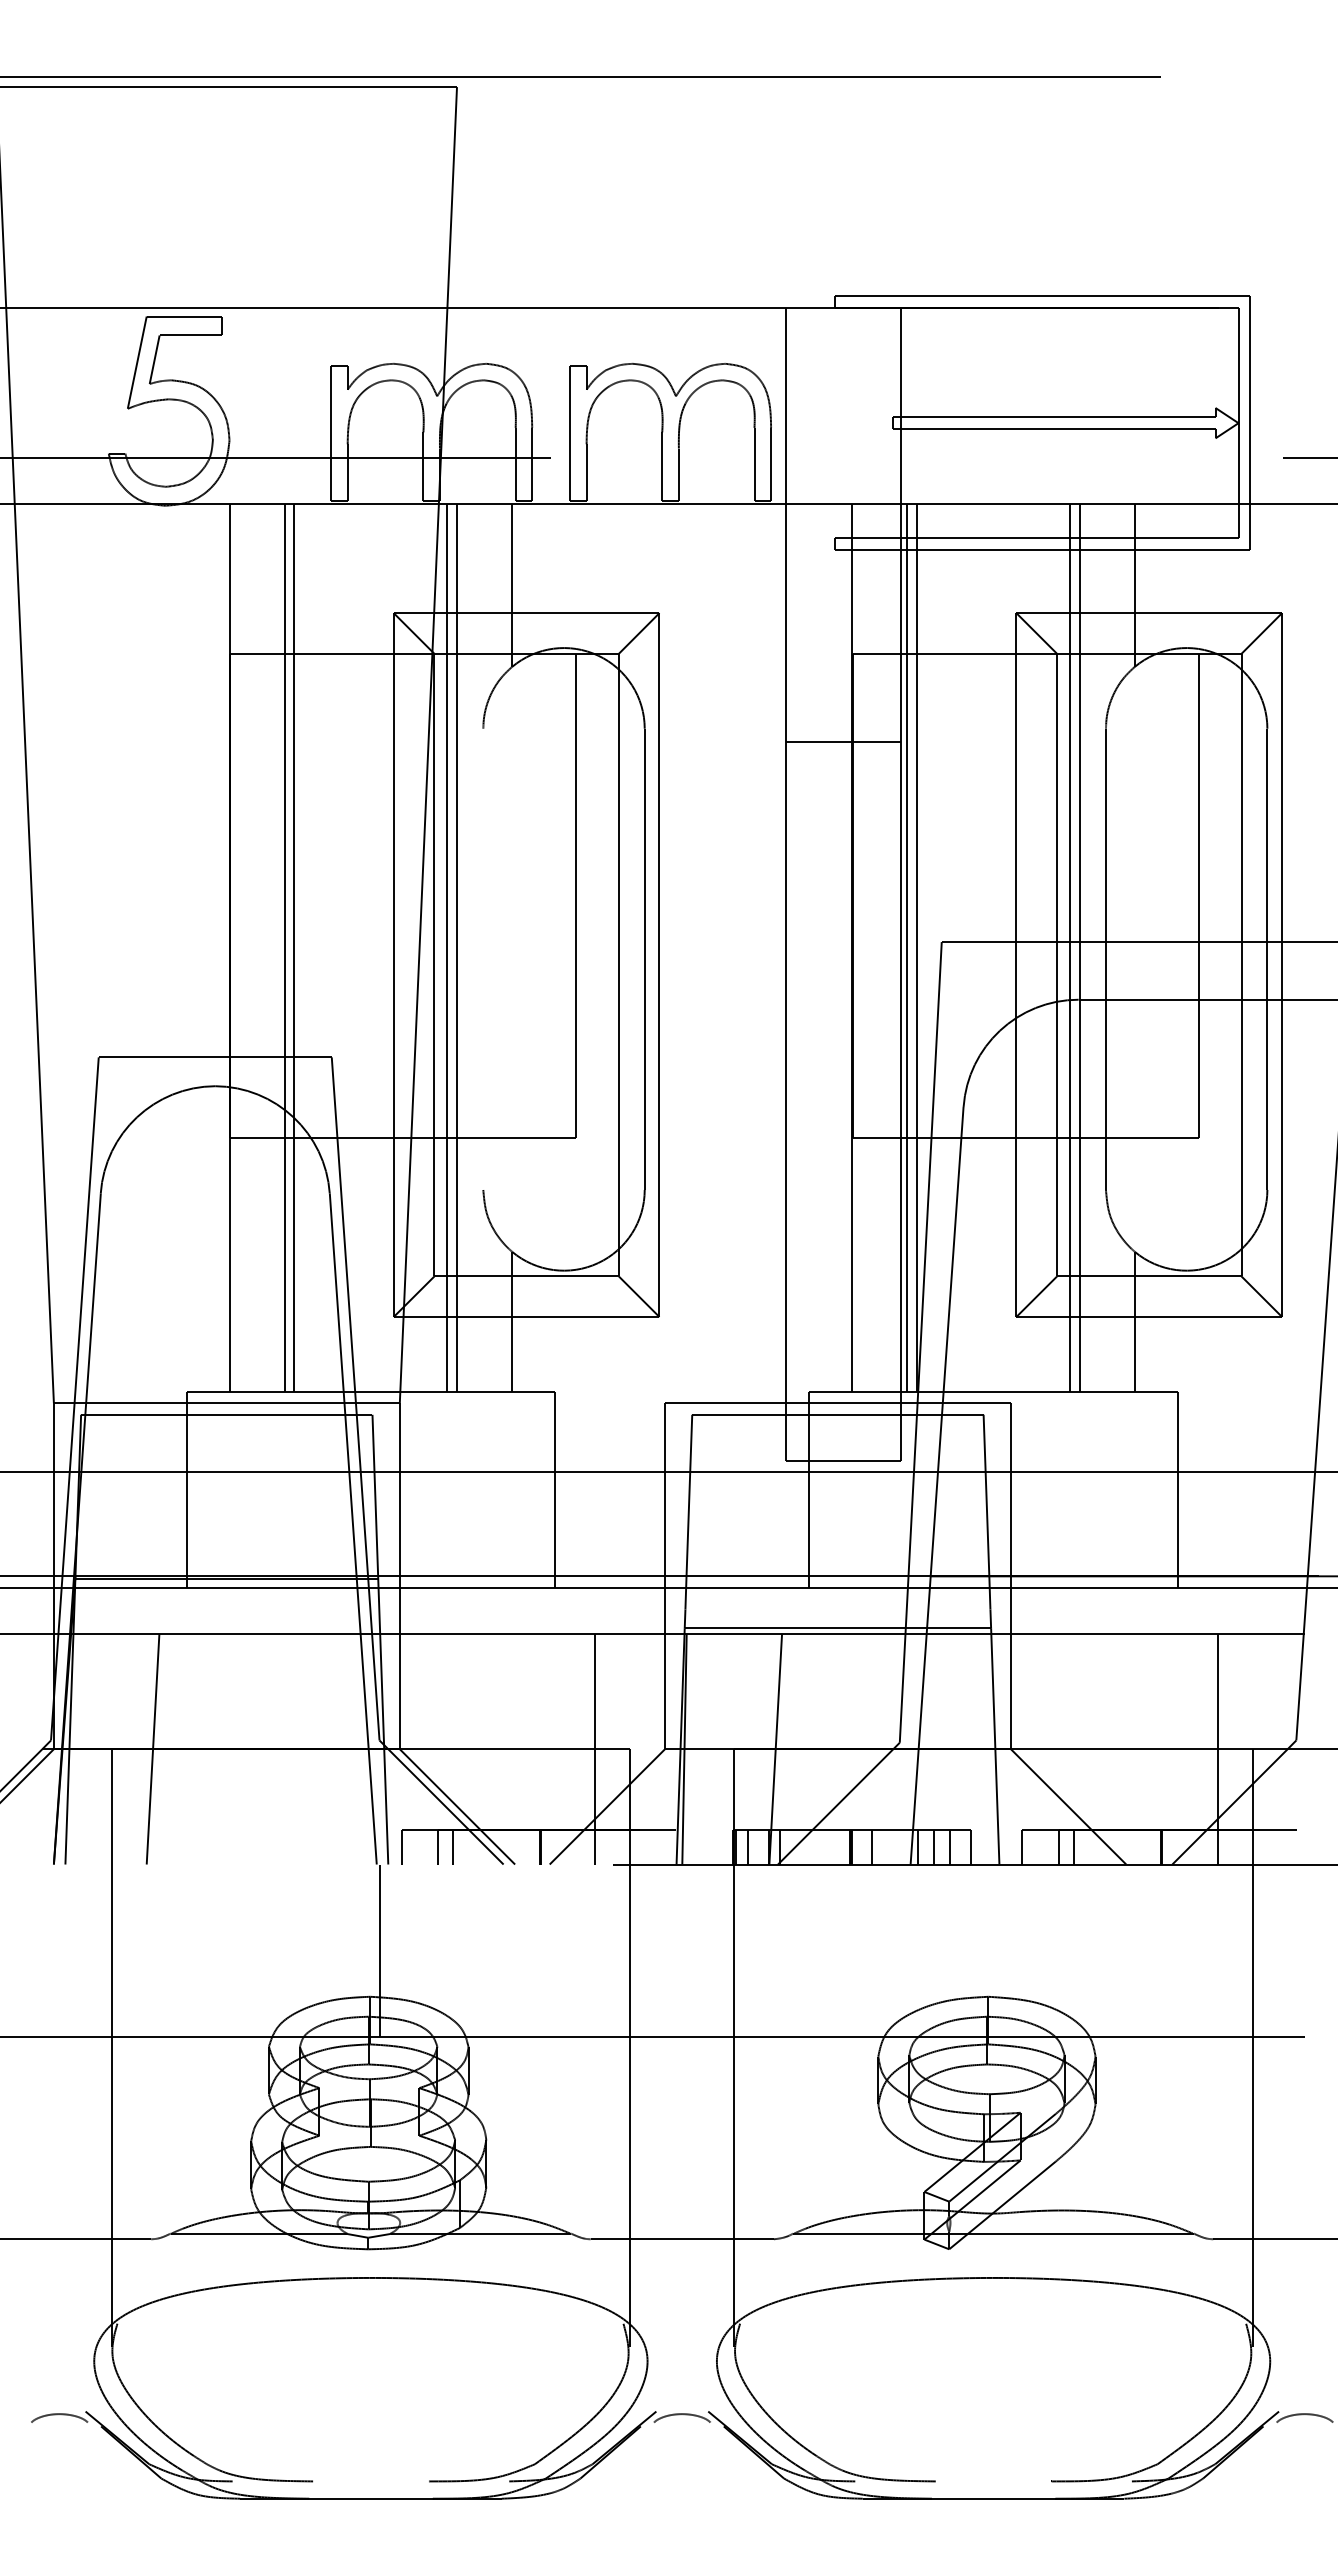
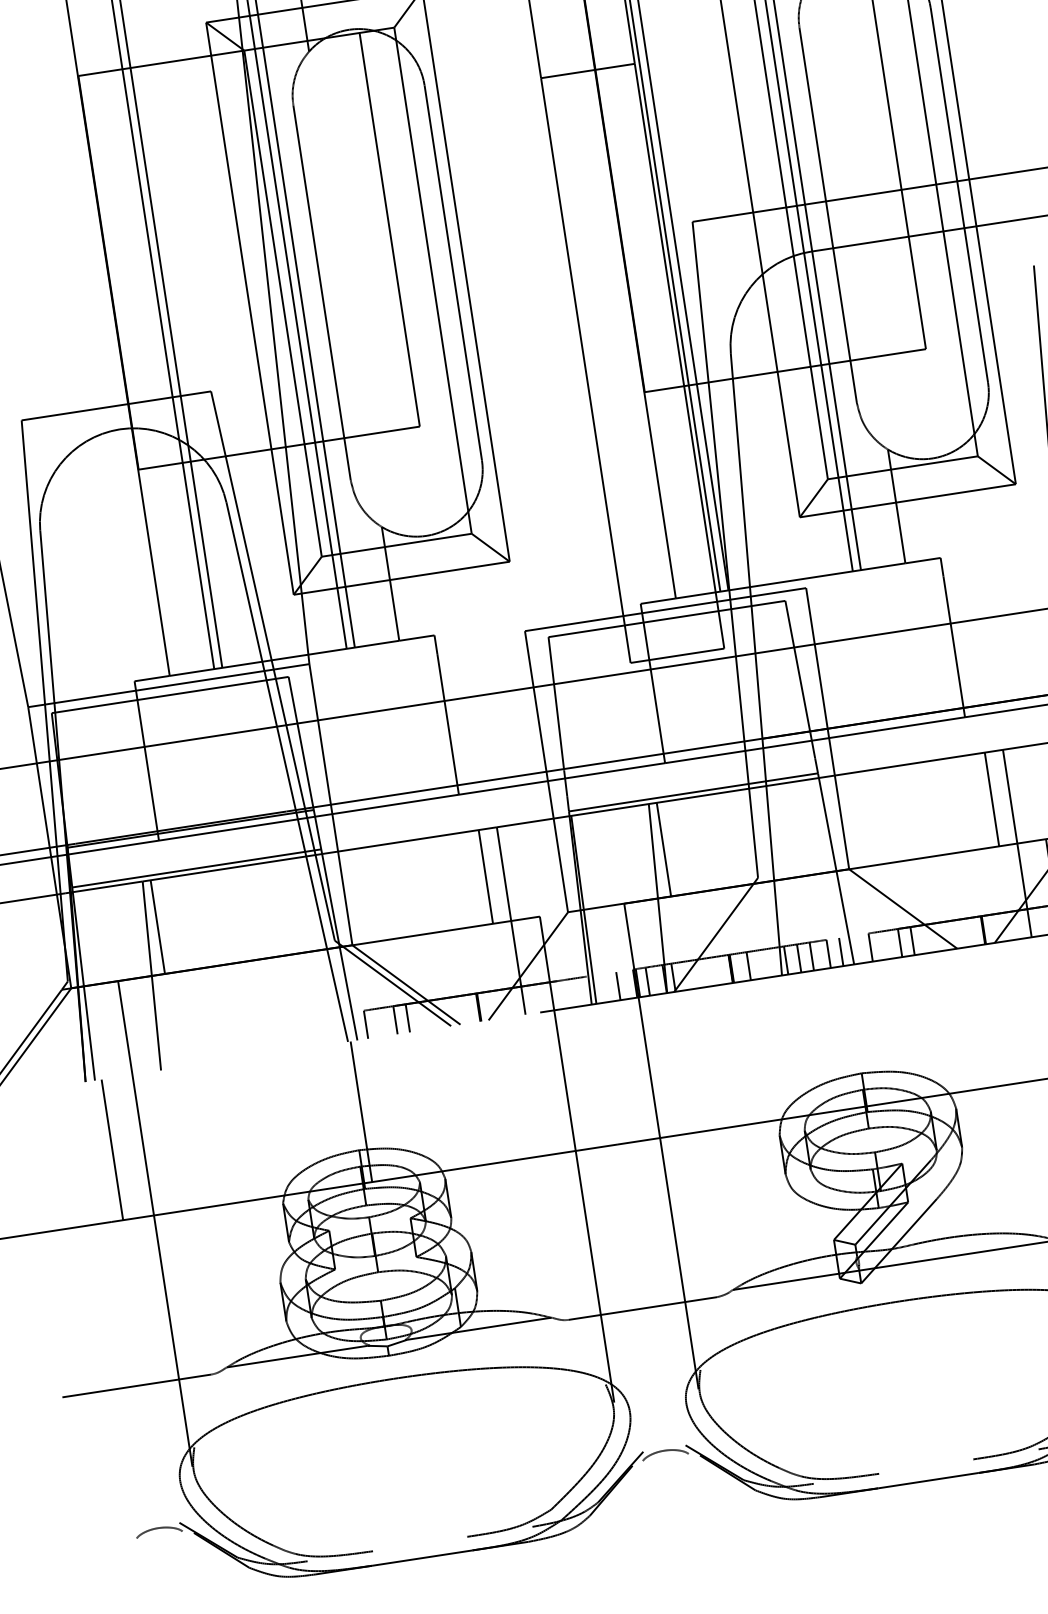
line: (483, 958) -> (322, 292), added
line: (226, 1628) -> (196, 868), added
line: (169, 1691) -> (158, 927), added
line: (572, 1691) -> (485, 876), added
line: (791, 1691) -> (663, 849), added
line: (1195, 1691) -> (992, 799), added
line: (711, 1846) -> (617, 985), added
line: (986, 1846) -> (841, 951), added
line: (73, 1950) -> (112, 1149), added

